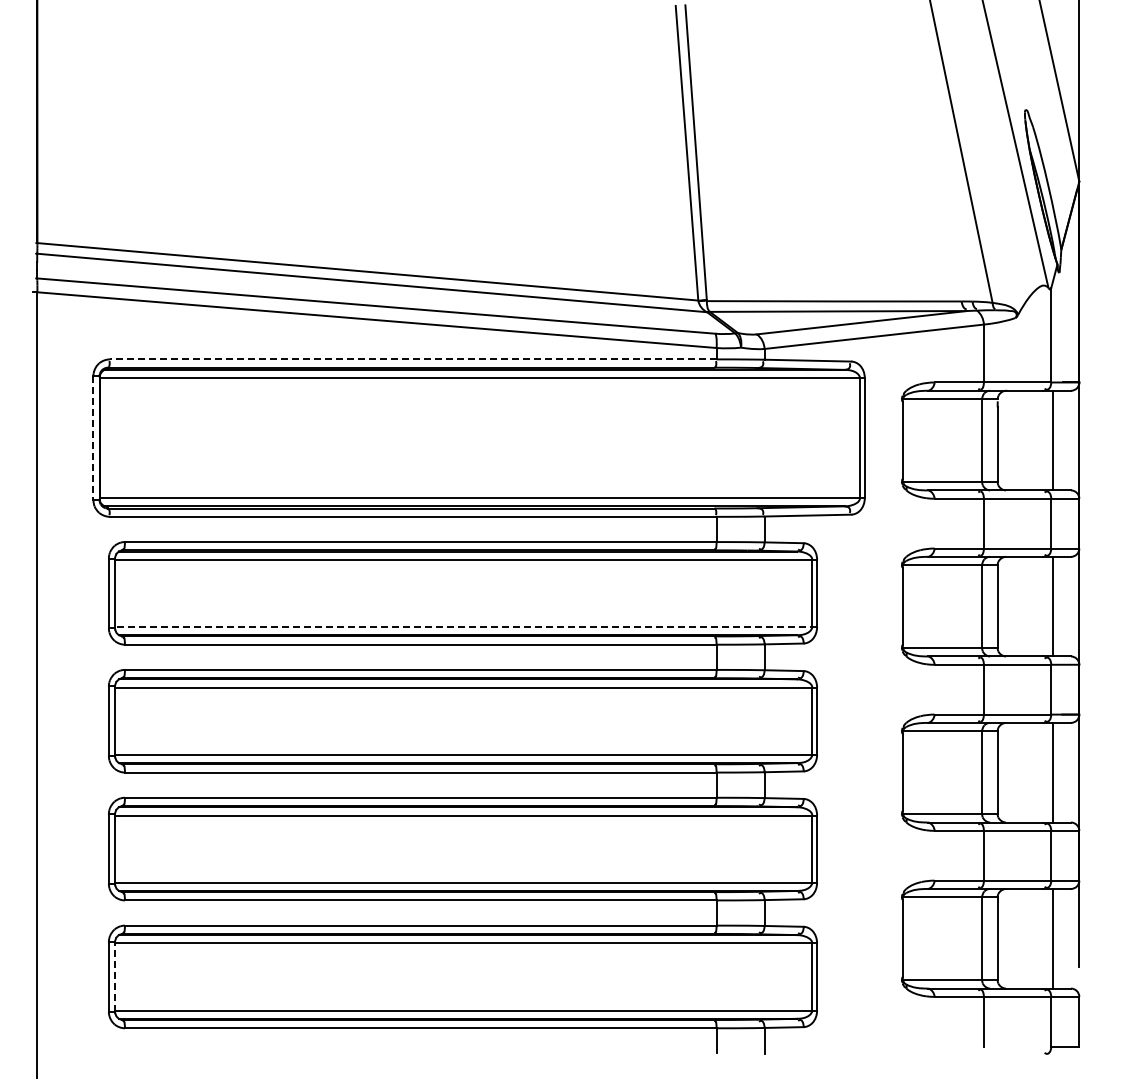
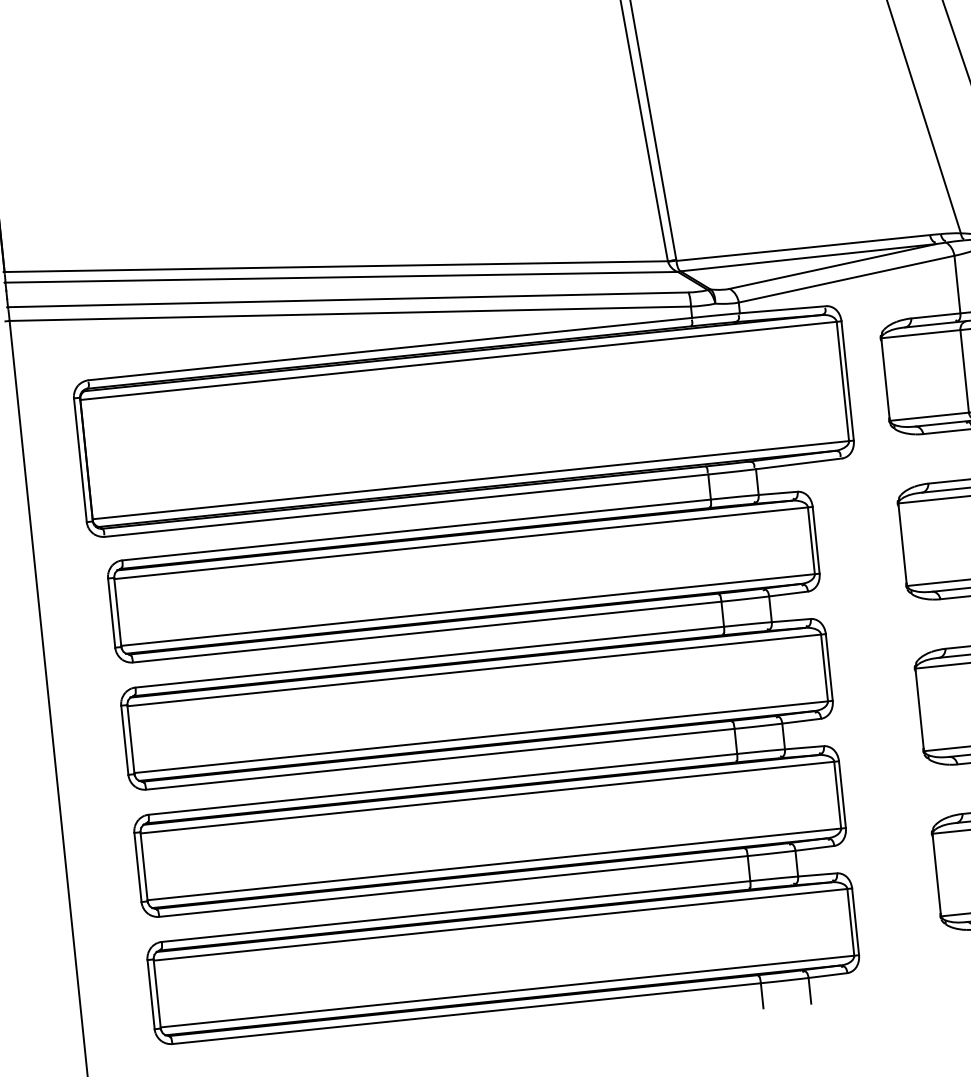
line: (412, 359) -> (389, 349), dashed -> solid
line: (93, 438) -> (80, 460), dashed -> solid
line: (465, 626) -> (469, 609), dashed -> solid
line: (115, 976) -> (157, 993), dashed -> solid

